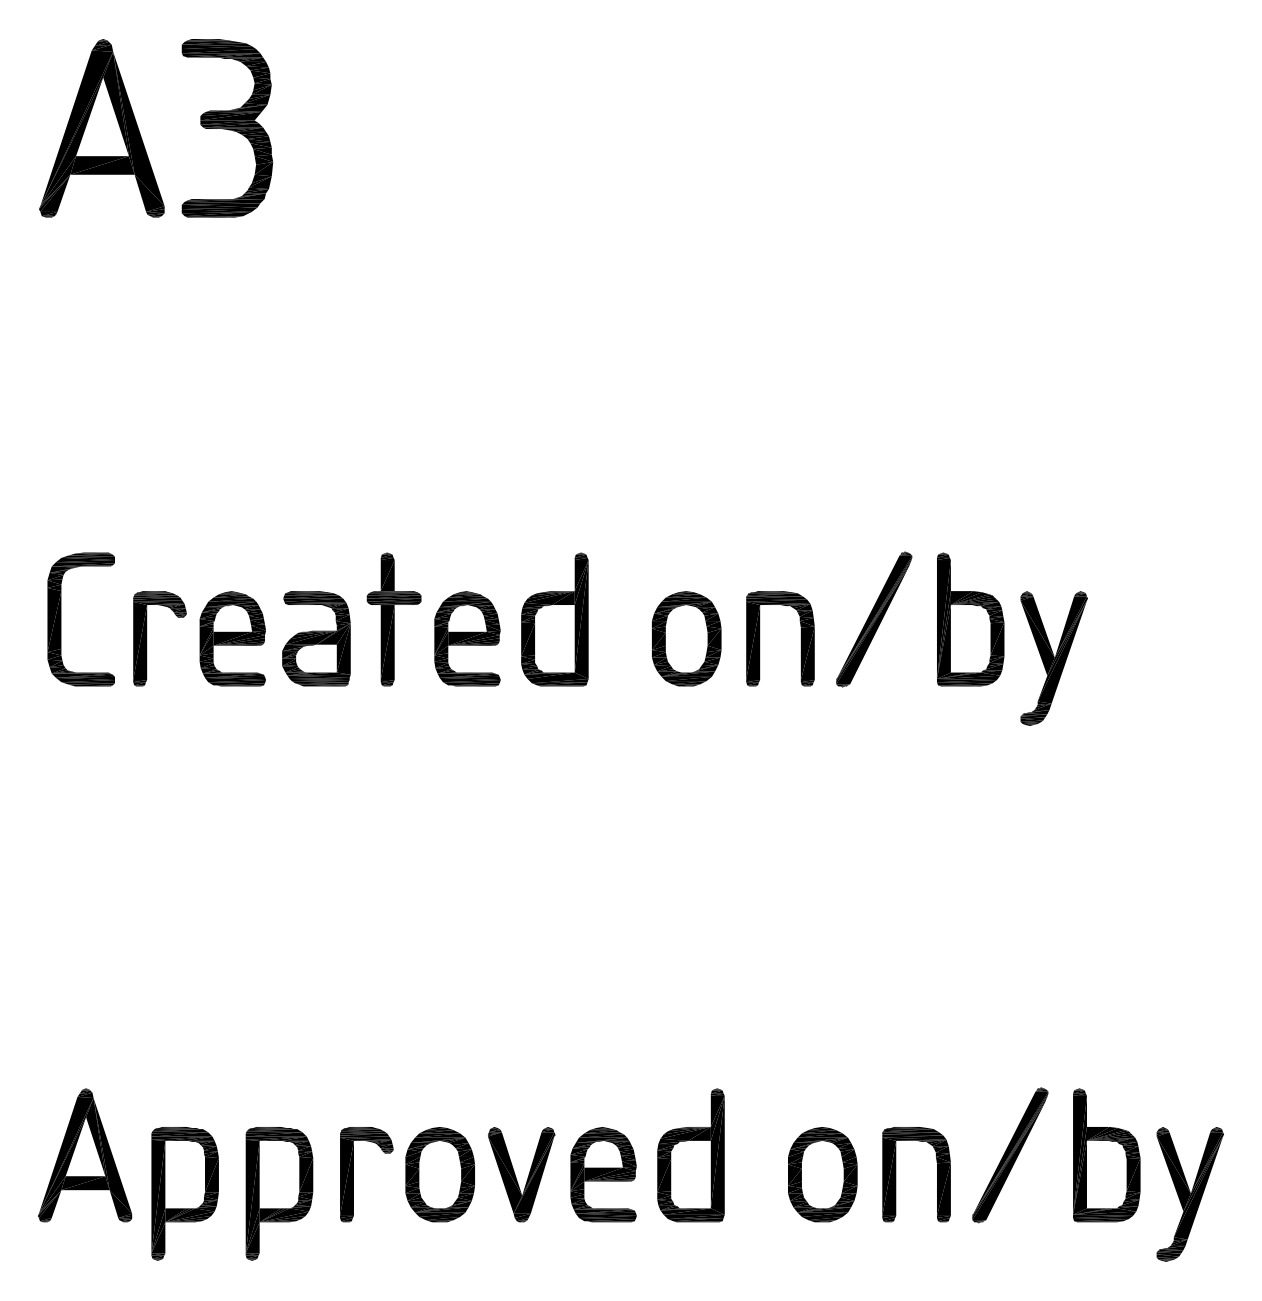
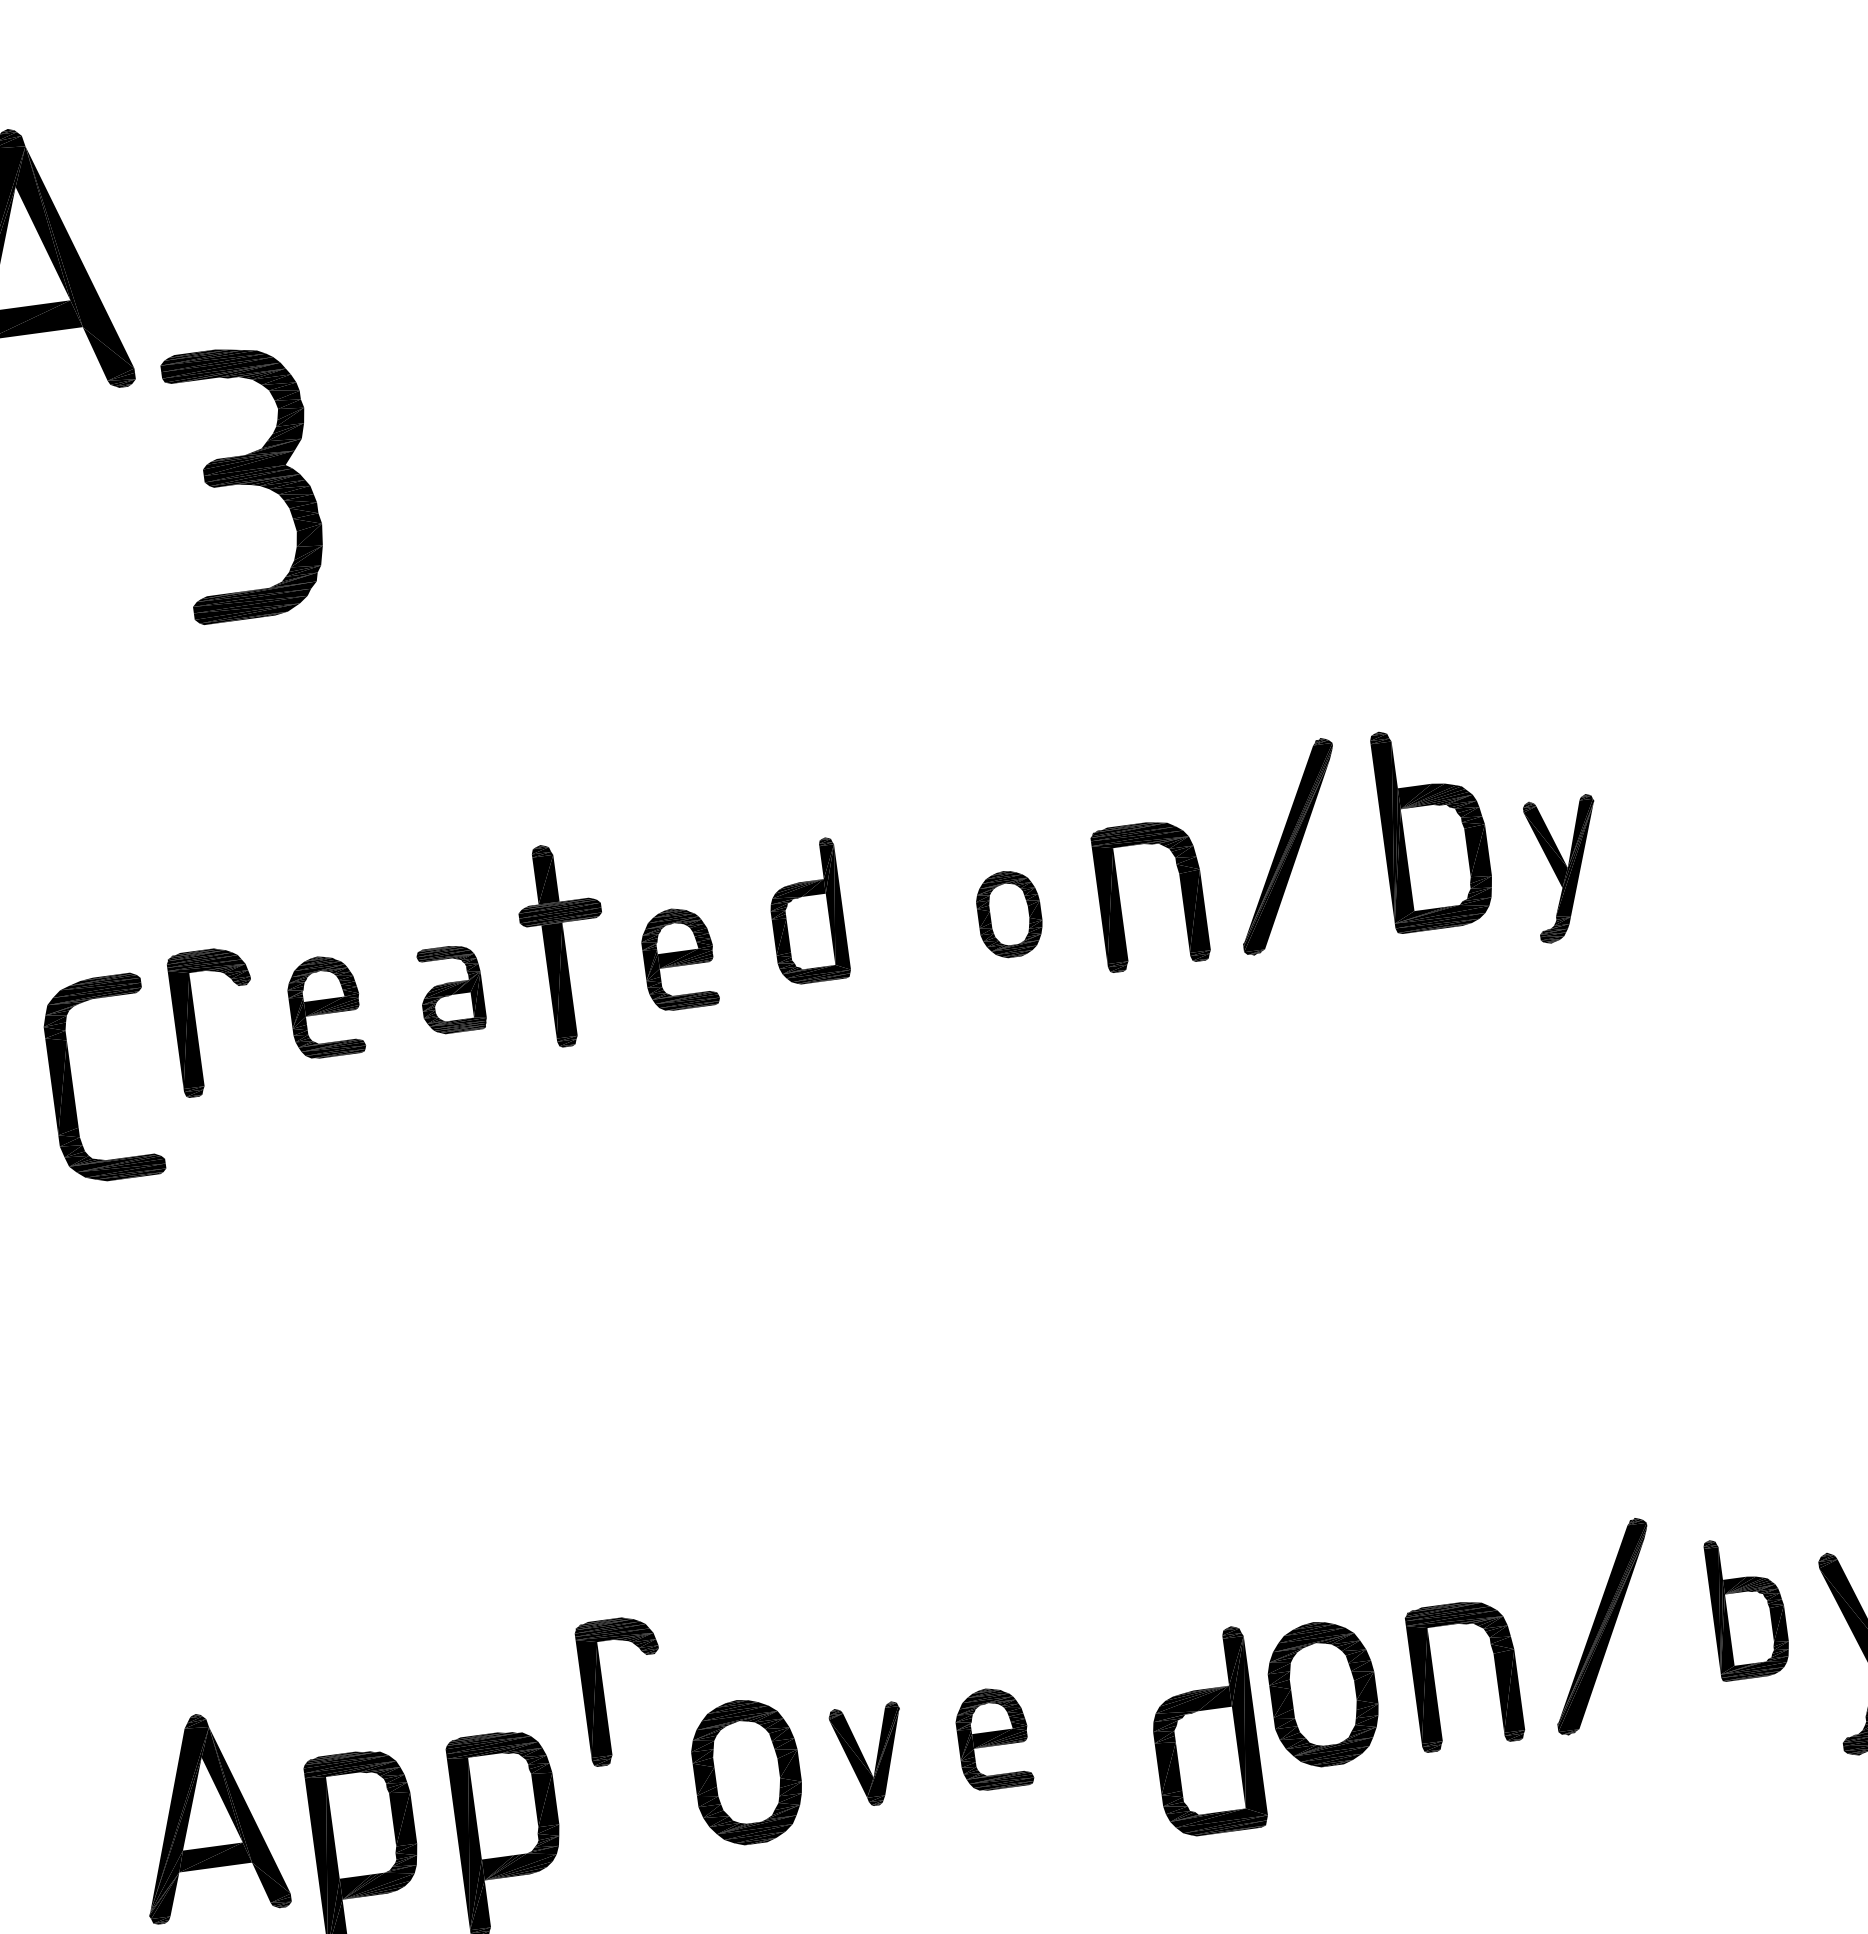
part: (227, 128) -> (246, 482), moved
part: (61, 619) -> (72, 1083), moved
part: (554, 619) -> (806, 911), size x0.7
part: (232, 638) -> (324, 1006), size x0.7
part: (316, 638) -> (451, 989), size x0.6
part: (467, 638) -> (678, 958), size x0.7
part: (686, 638) -> (1009, 913), size x0.6
part: (1053, 658) -> (1566, 868), size x0.7
part: (690, 1155) -> (1204, 1732), moved
part: (1106, 1155) -> (1747, 1607), size x0.7
part: (353, 1174) -> (603, 1692), moved
part: (521, 1174) -> (869, 1755), size x0.7
part: (603, 1174) -> (993, 1738), size x0.7

